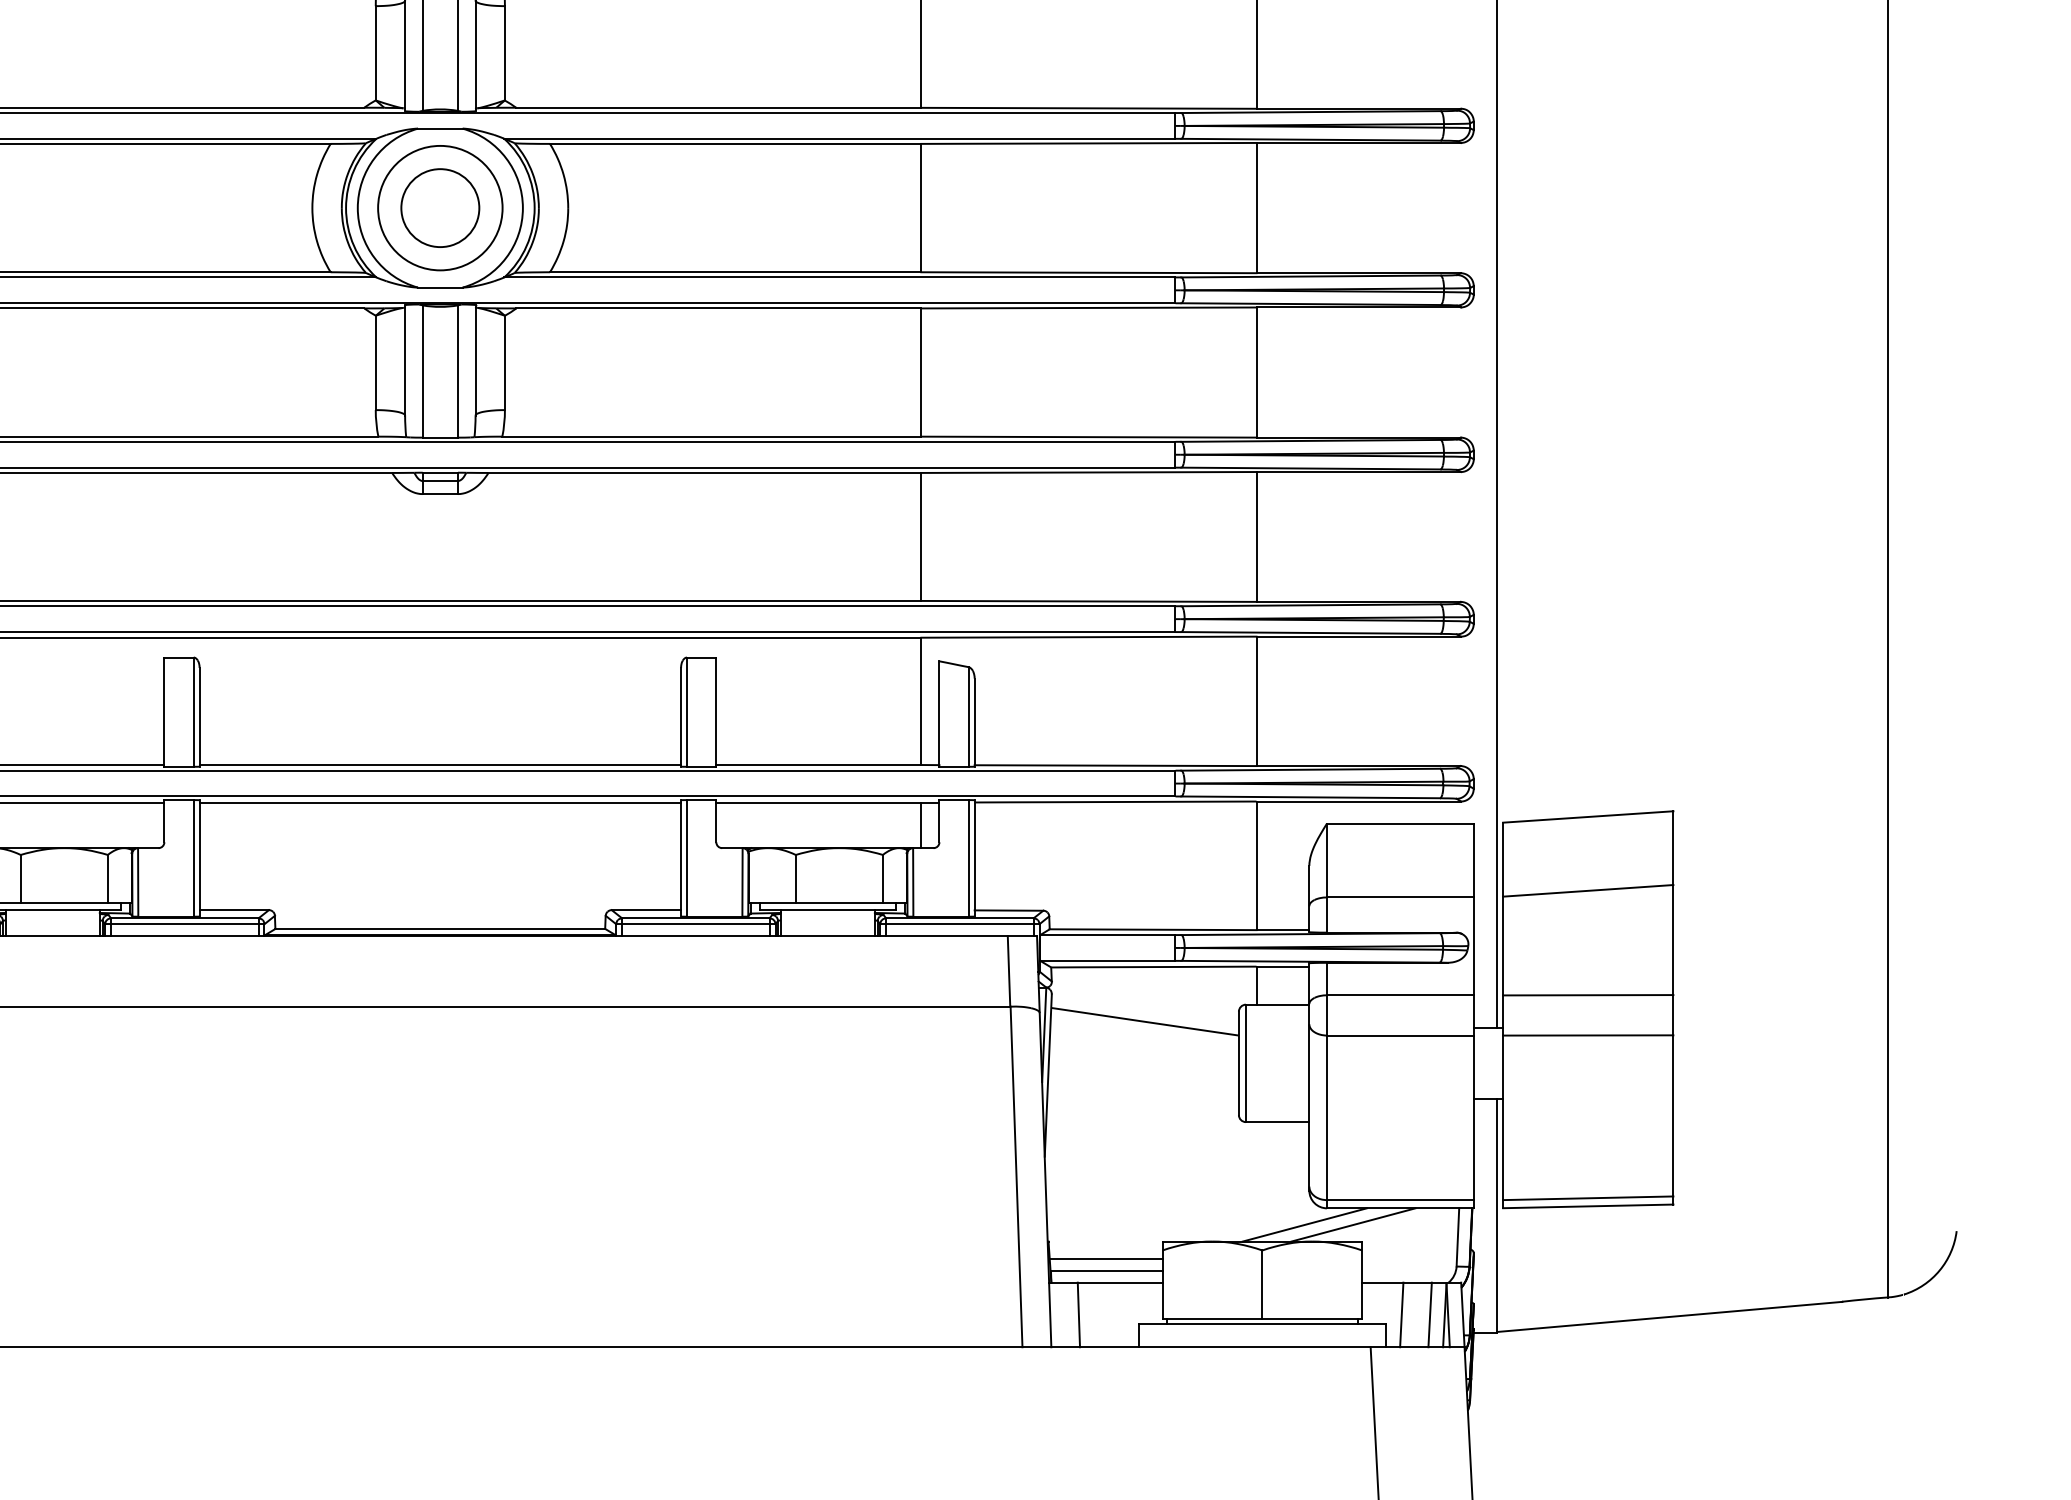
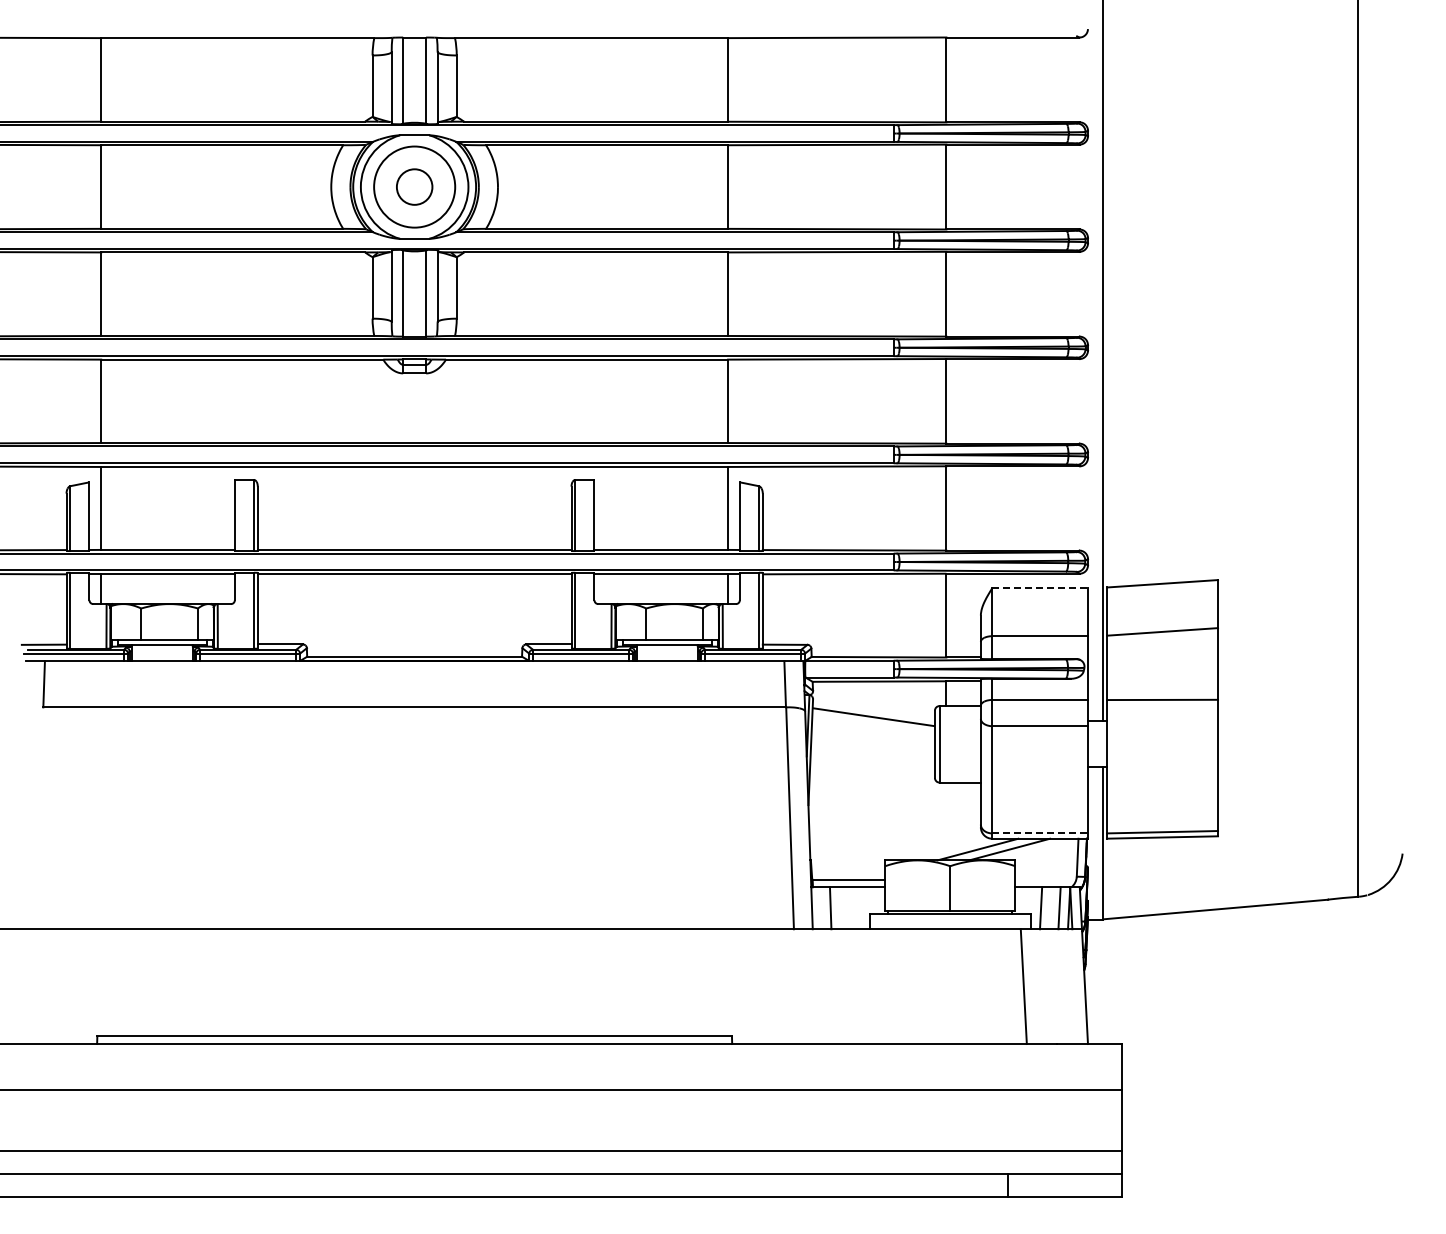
circle: (440, 207) -> (414, 186), size x0.7
line: (1400, 824) -> (1040, 588), solid -> dashed
line: (1588, 1036) -> (1162, 726), removed
line: (1400, 1200) -> (1040, 833), solid -> dashed
line: (1106, 1258) -> (848, 871), removed

